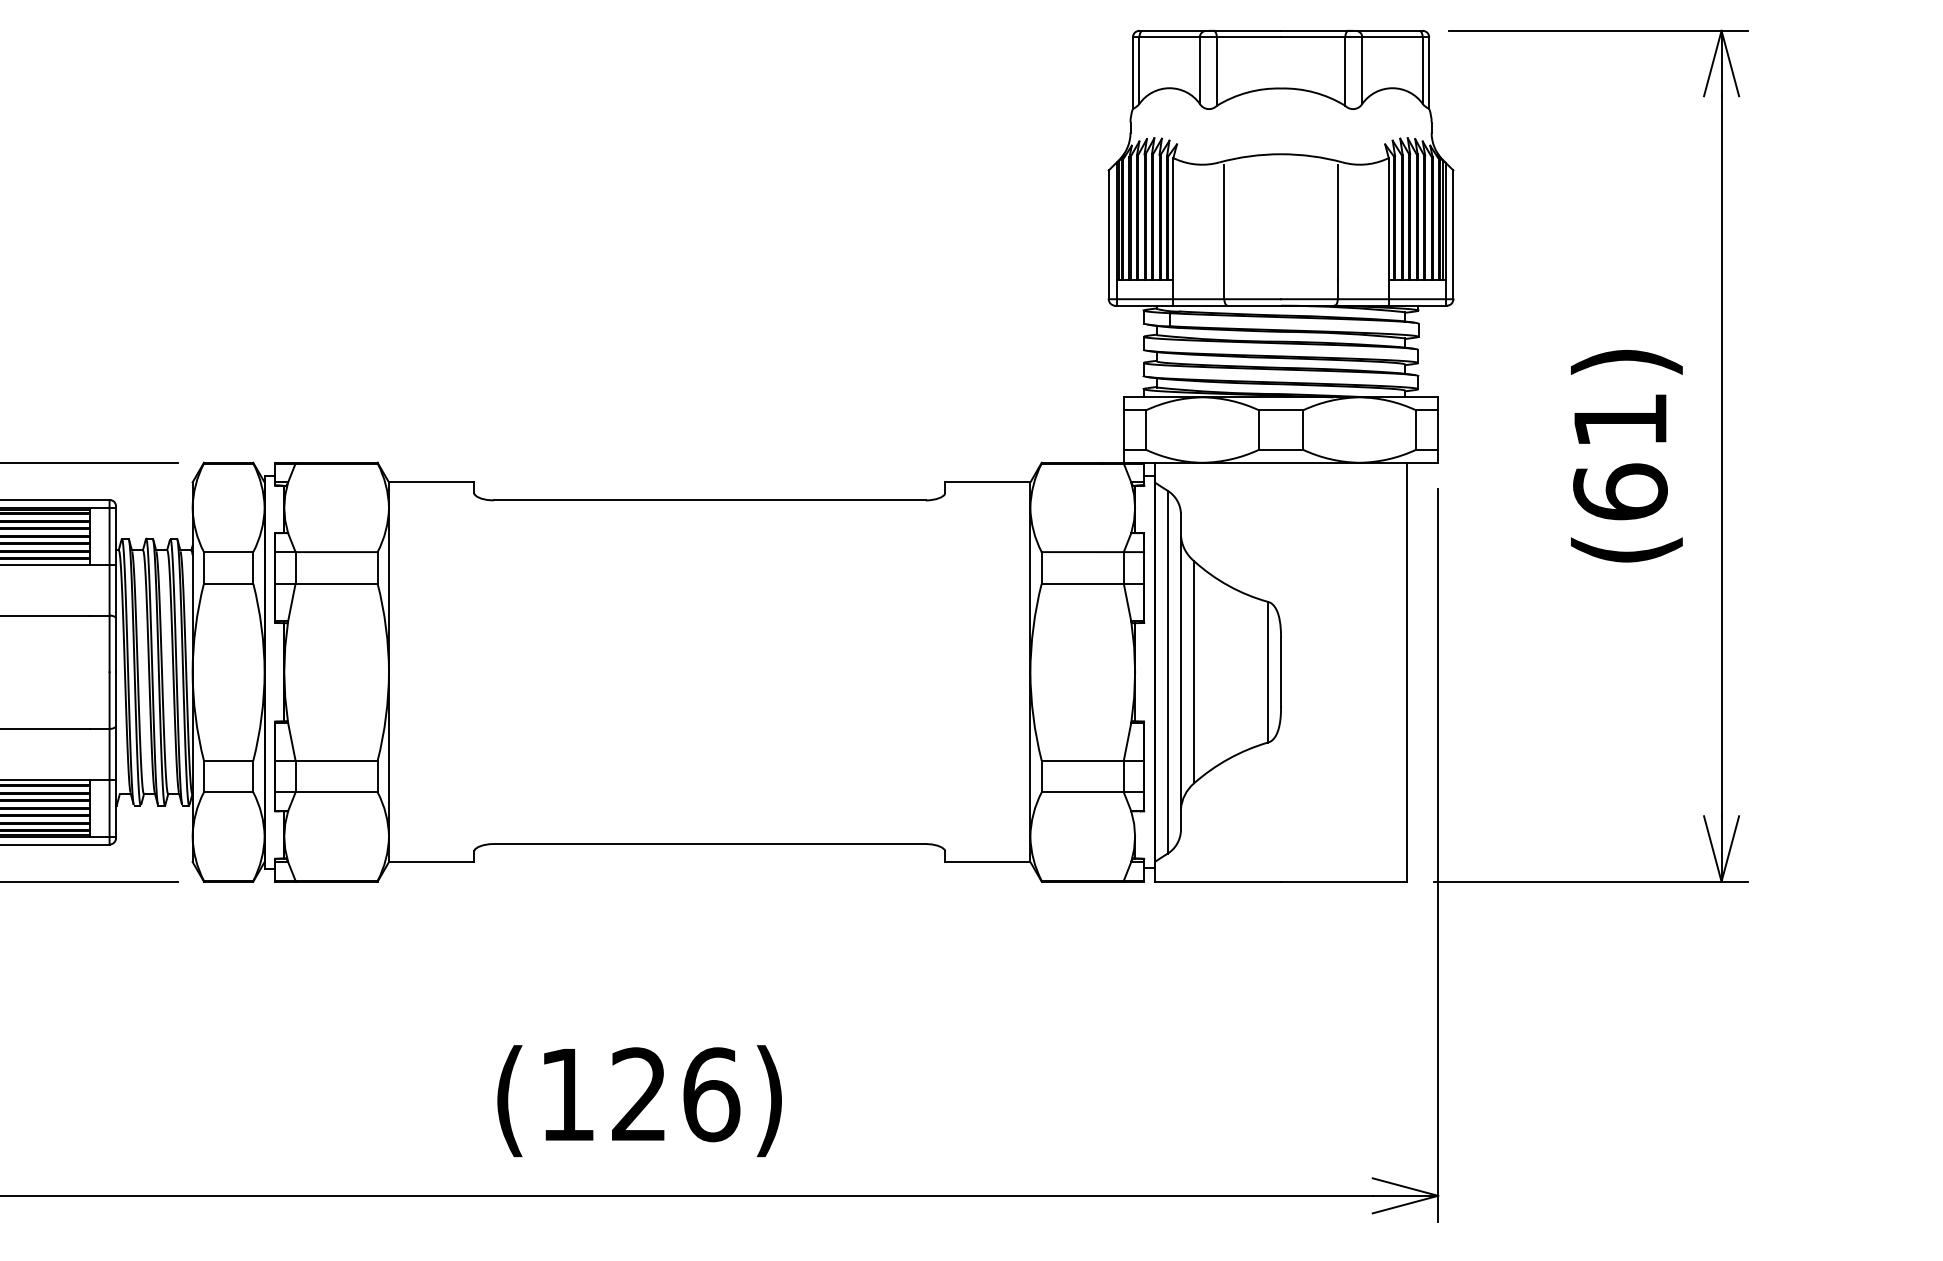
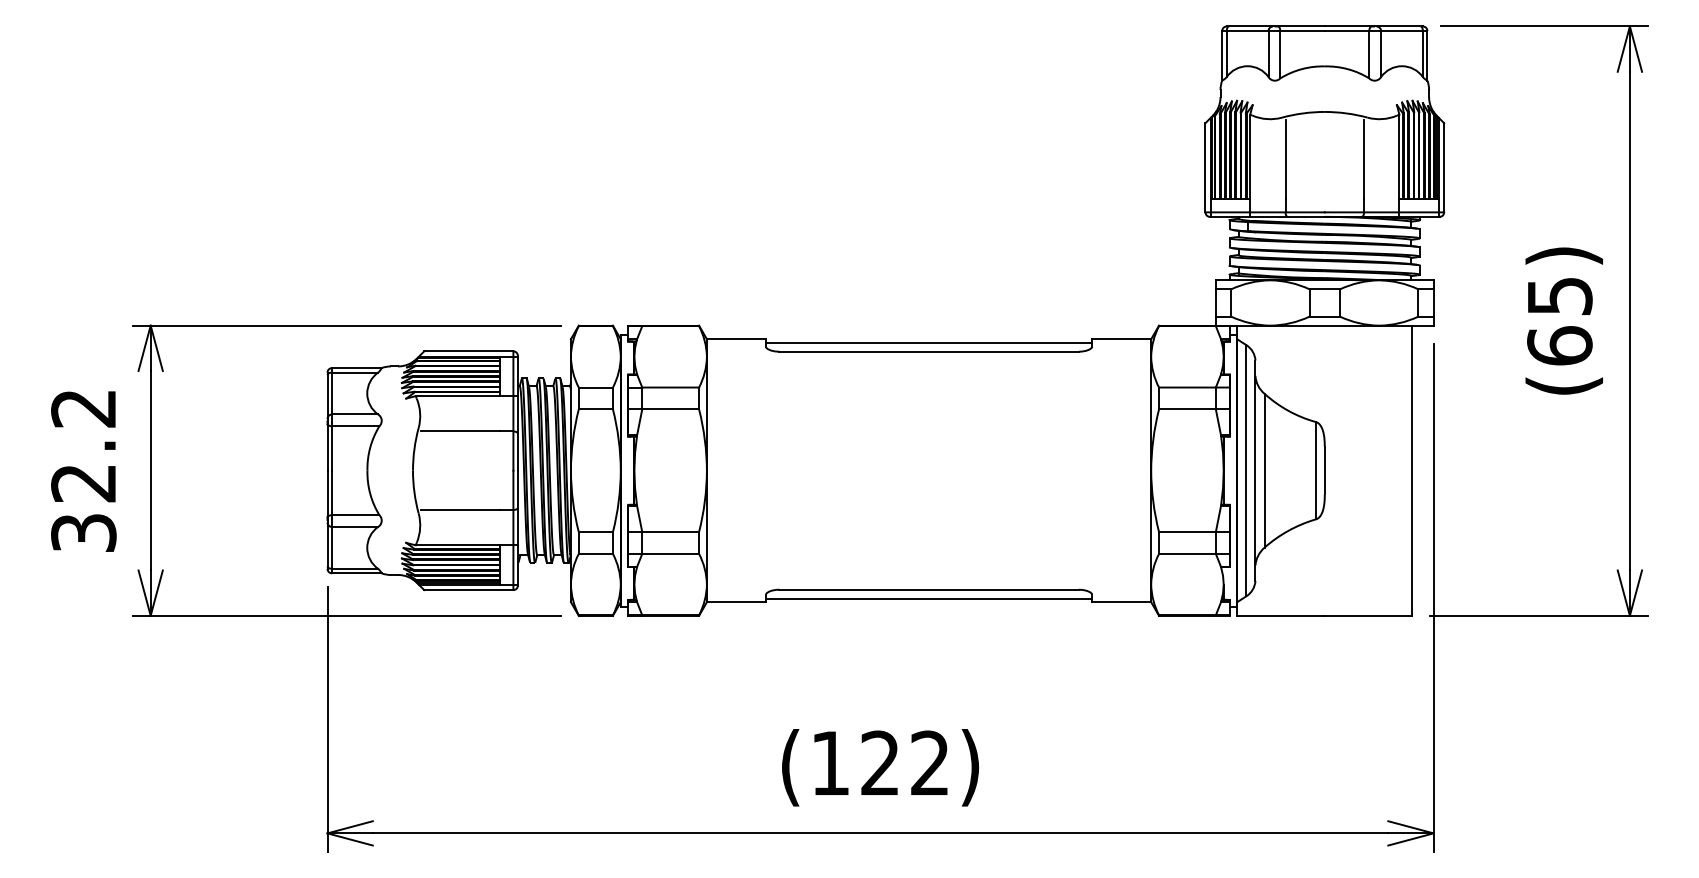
text: (1621, 420) -> (1560, 296), (61) -> (65)
line: (708, 487) -> (928, 342), added
line: (708, 856) -> (928, 598), added
text: (711, 1094) -> (930, 763), (126) -> (122)

